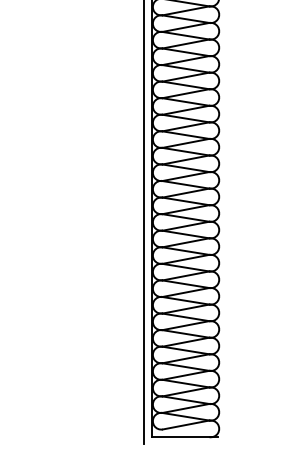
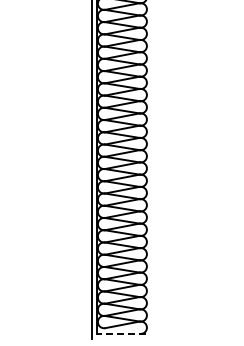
line: (184, 436) -> (121, 333), solid -> dashed

